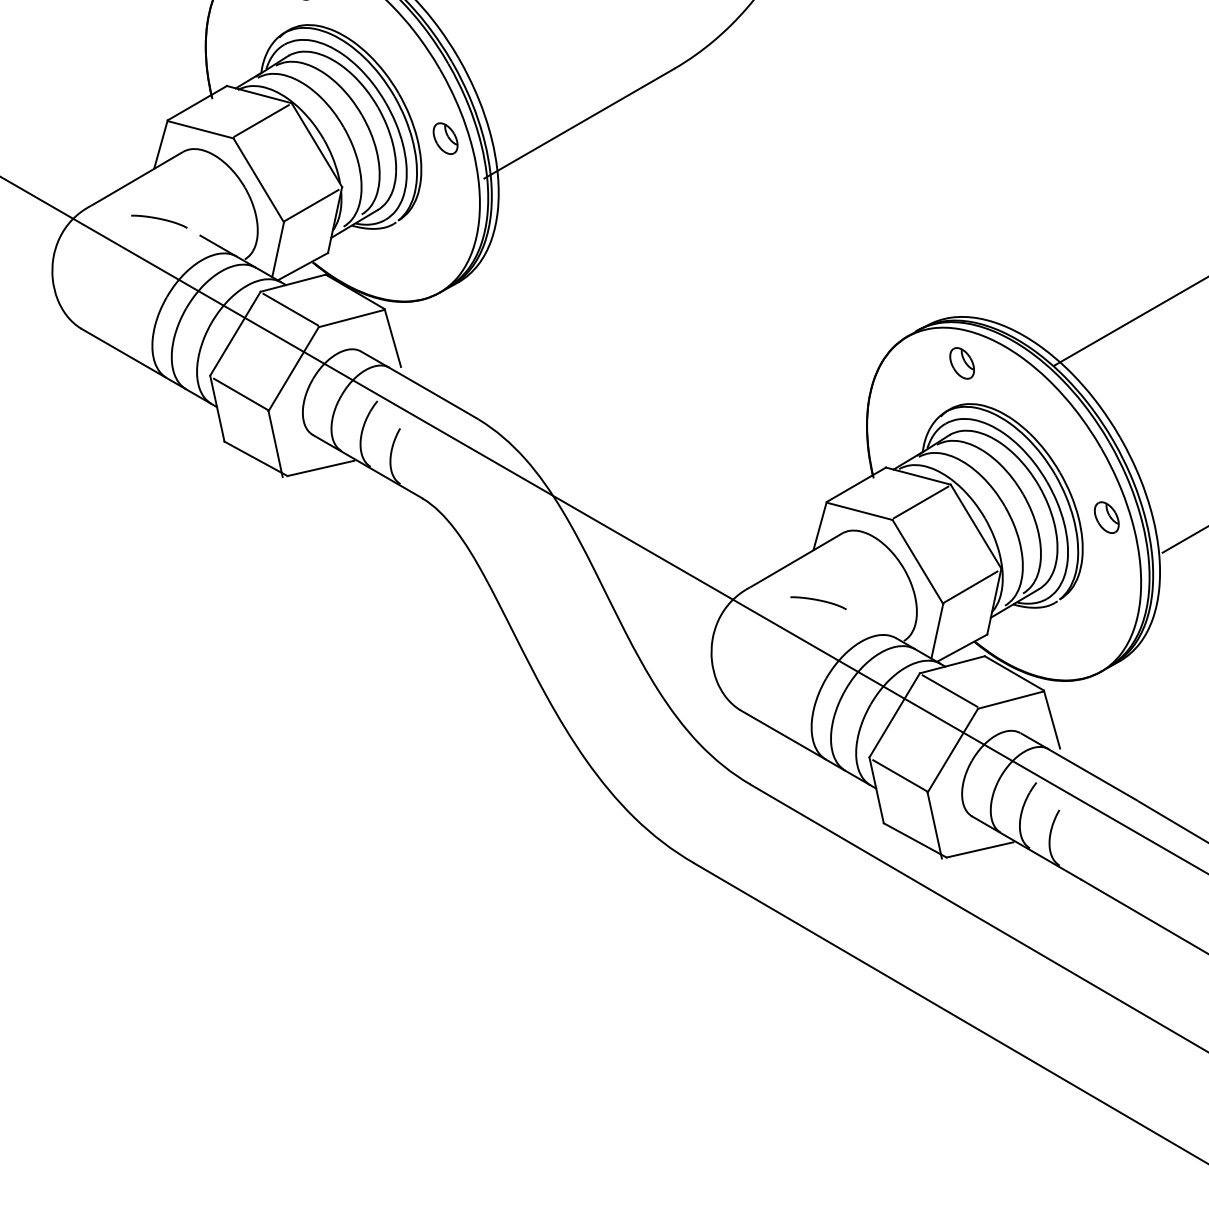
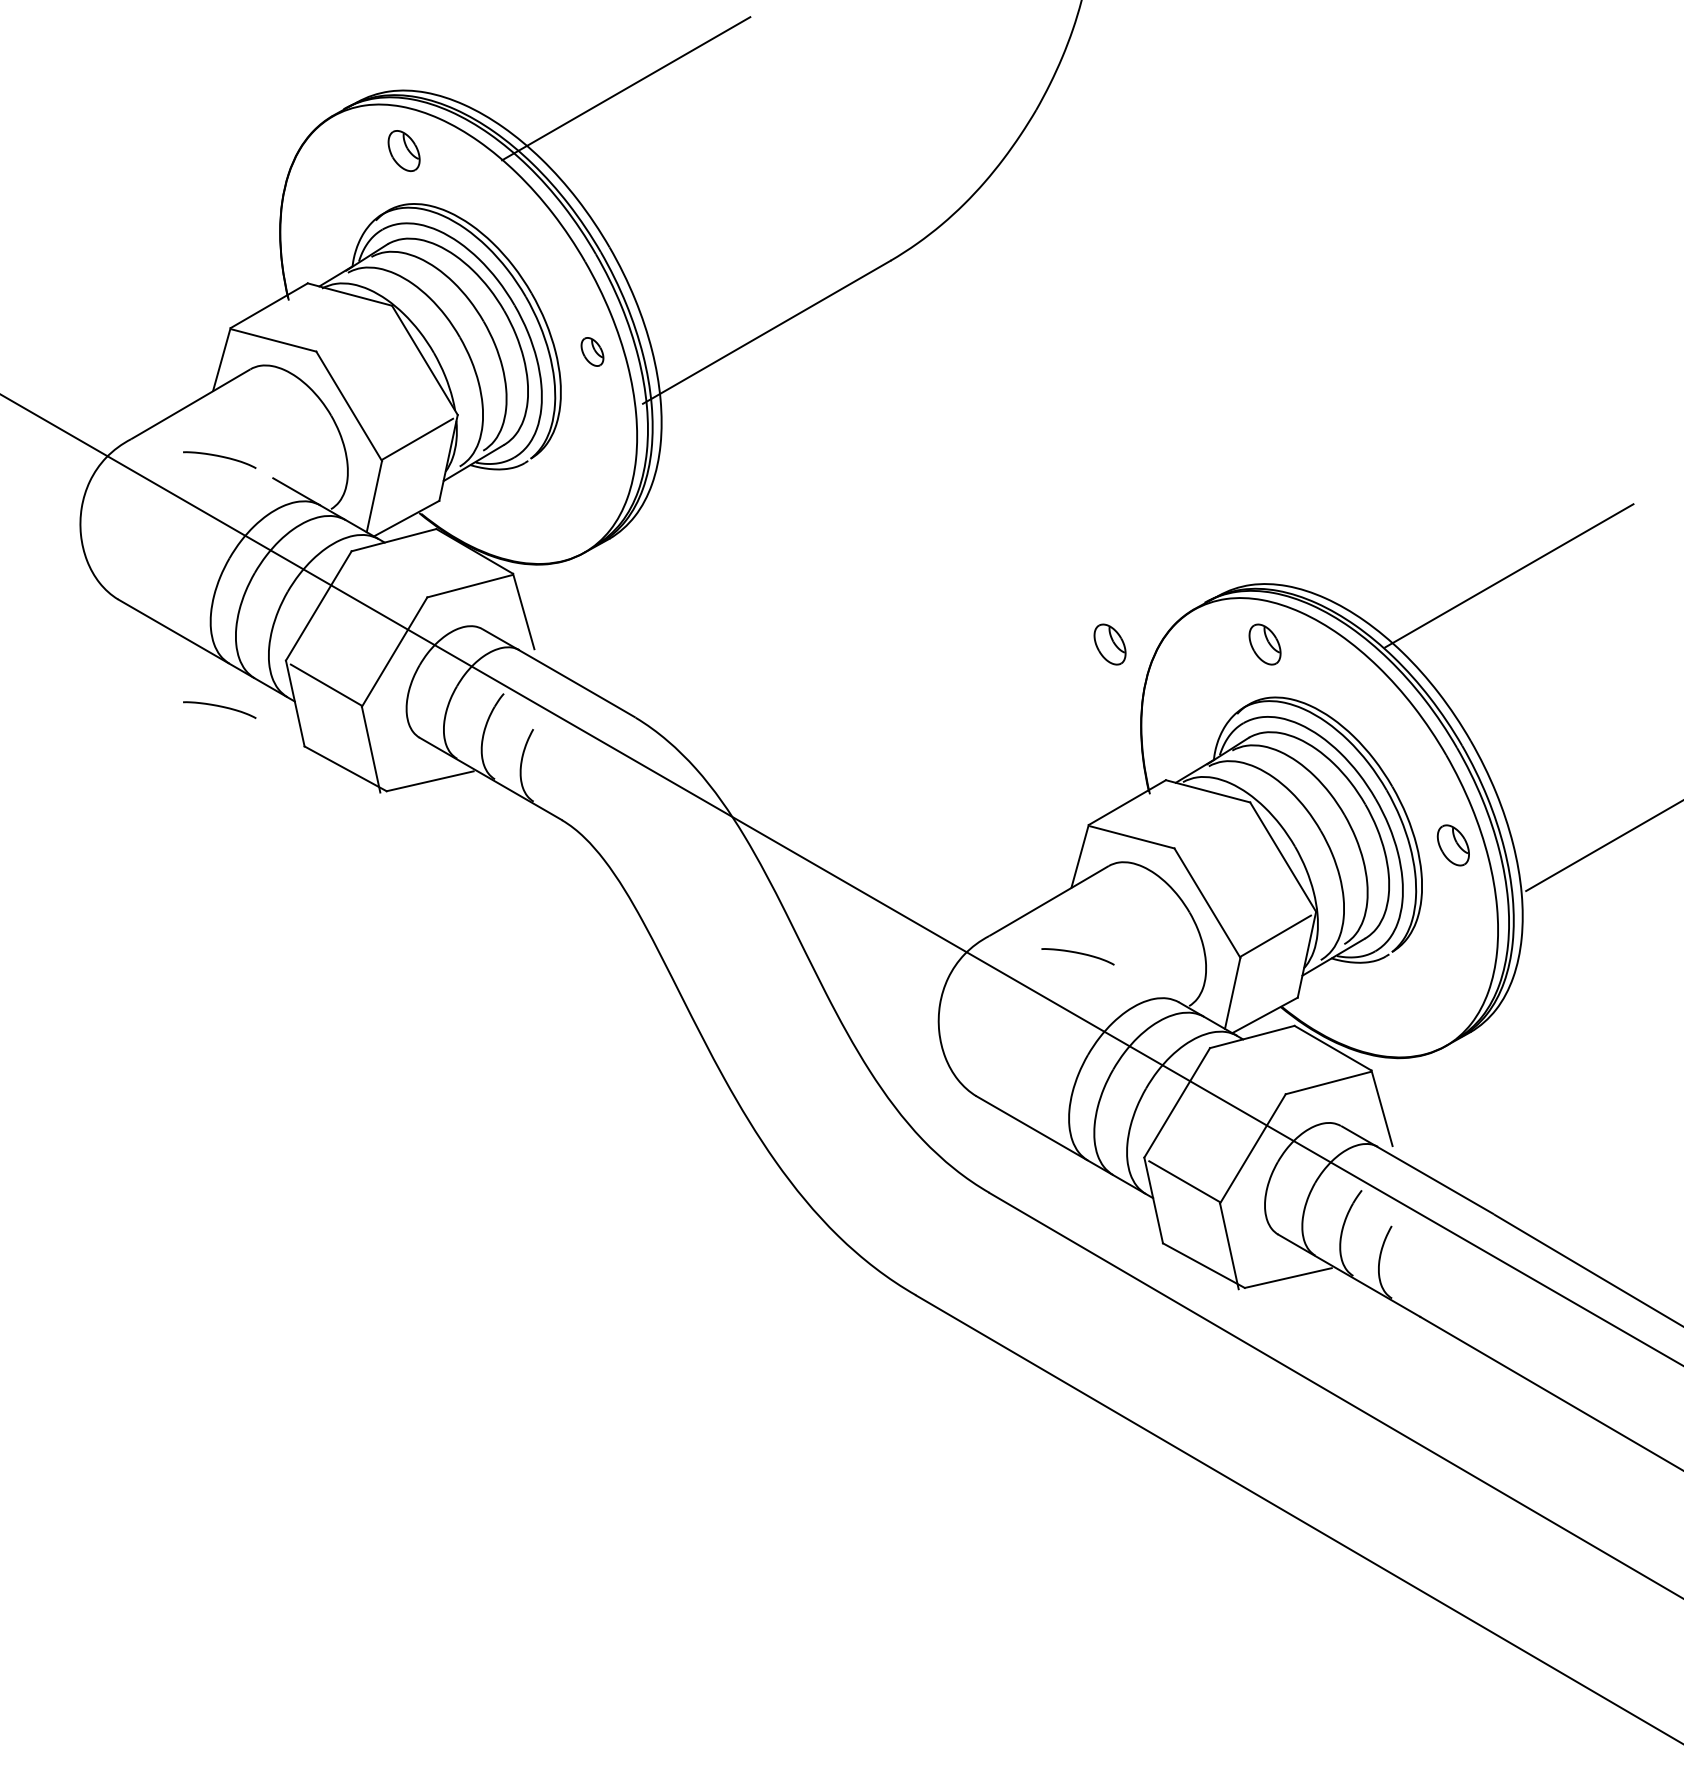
line: (261, 120) -> (352, 328), removed
part: (445, 138) -> (592, 351), size x0.7
line: (290, 309) -> (390, 574), removed
part: (842, 363) -> (1109, 644), added
curve: (159, 411) -> (219, 707), added
line: (921, 502) -> (1211, 825), removed
line: (949, 690) -> (1248, 1070), removed

